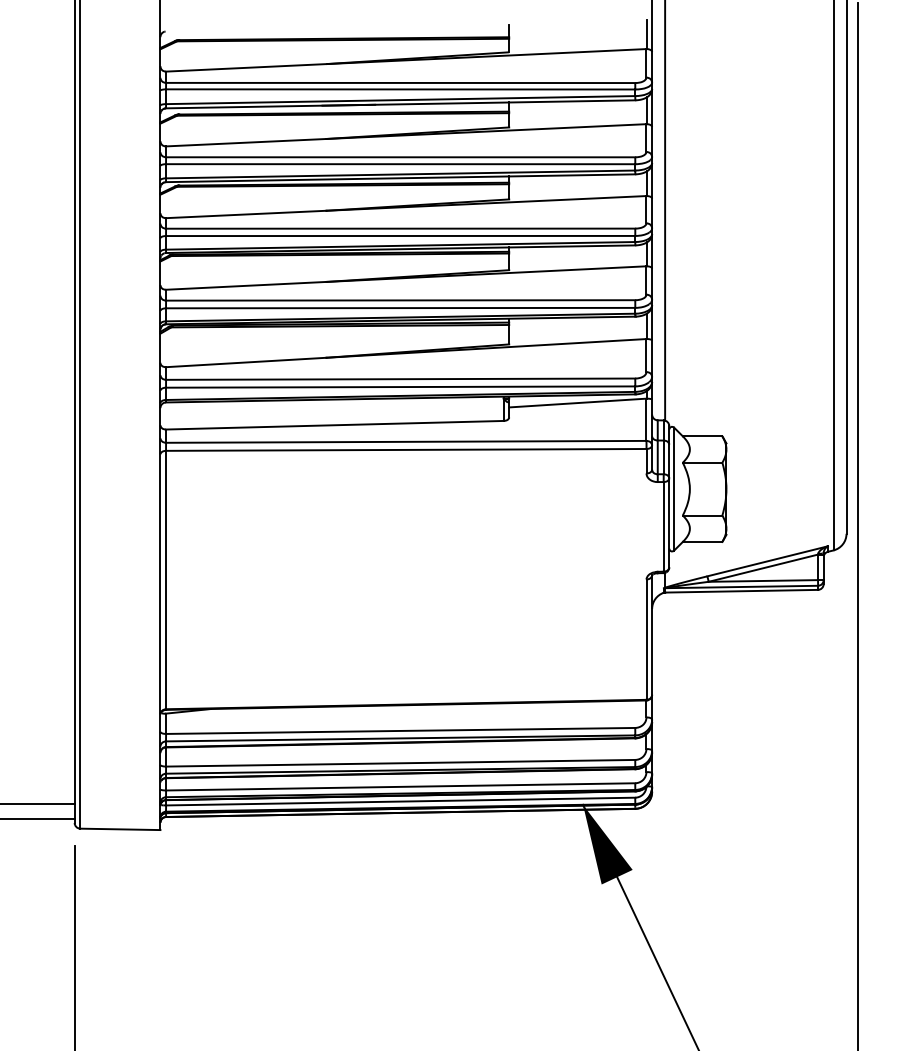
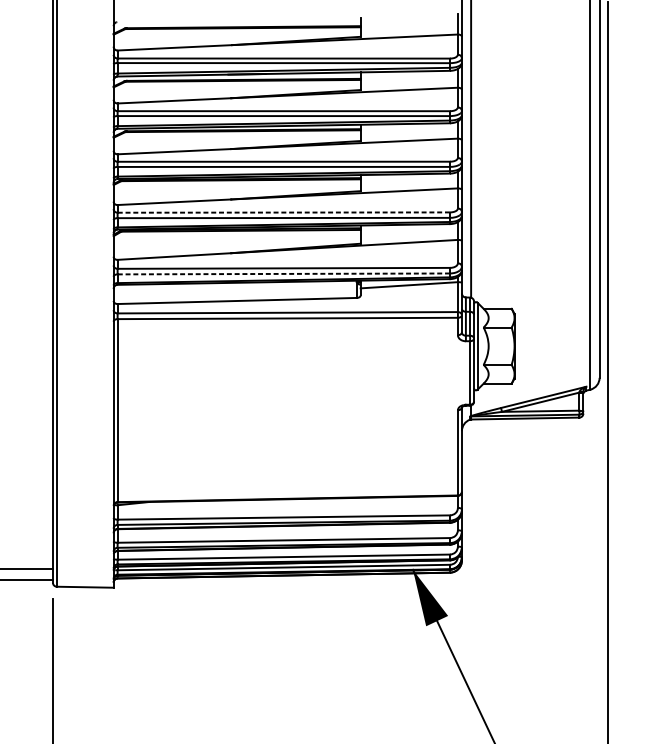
line: (400, 300) -> (283, 212), solid -> dashed
line: (400, 387) -> (283, 274), solid -> dashed

